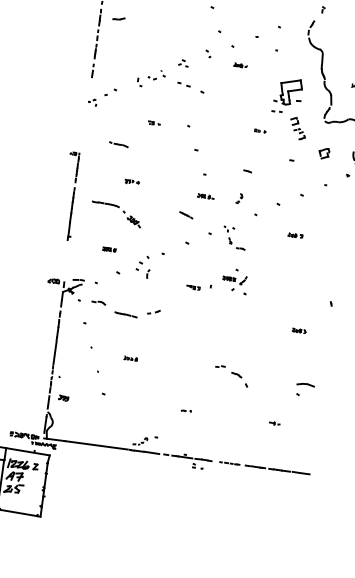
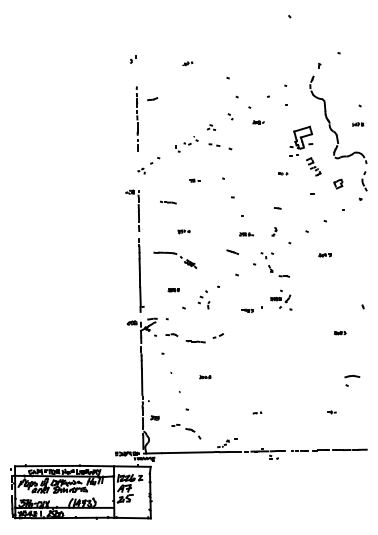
part: (69, 195) -> (134, 250), size x1.67
part: (234, 237) -> (275, 264), size x1.43
part: (231, 375) -> (186, 431), moved

